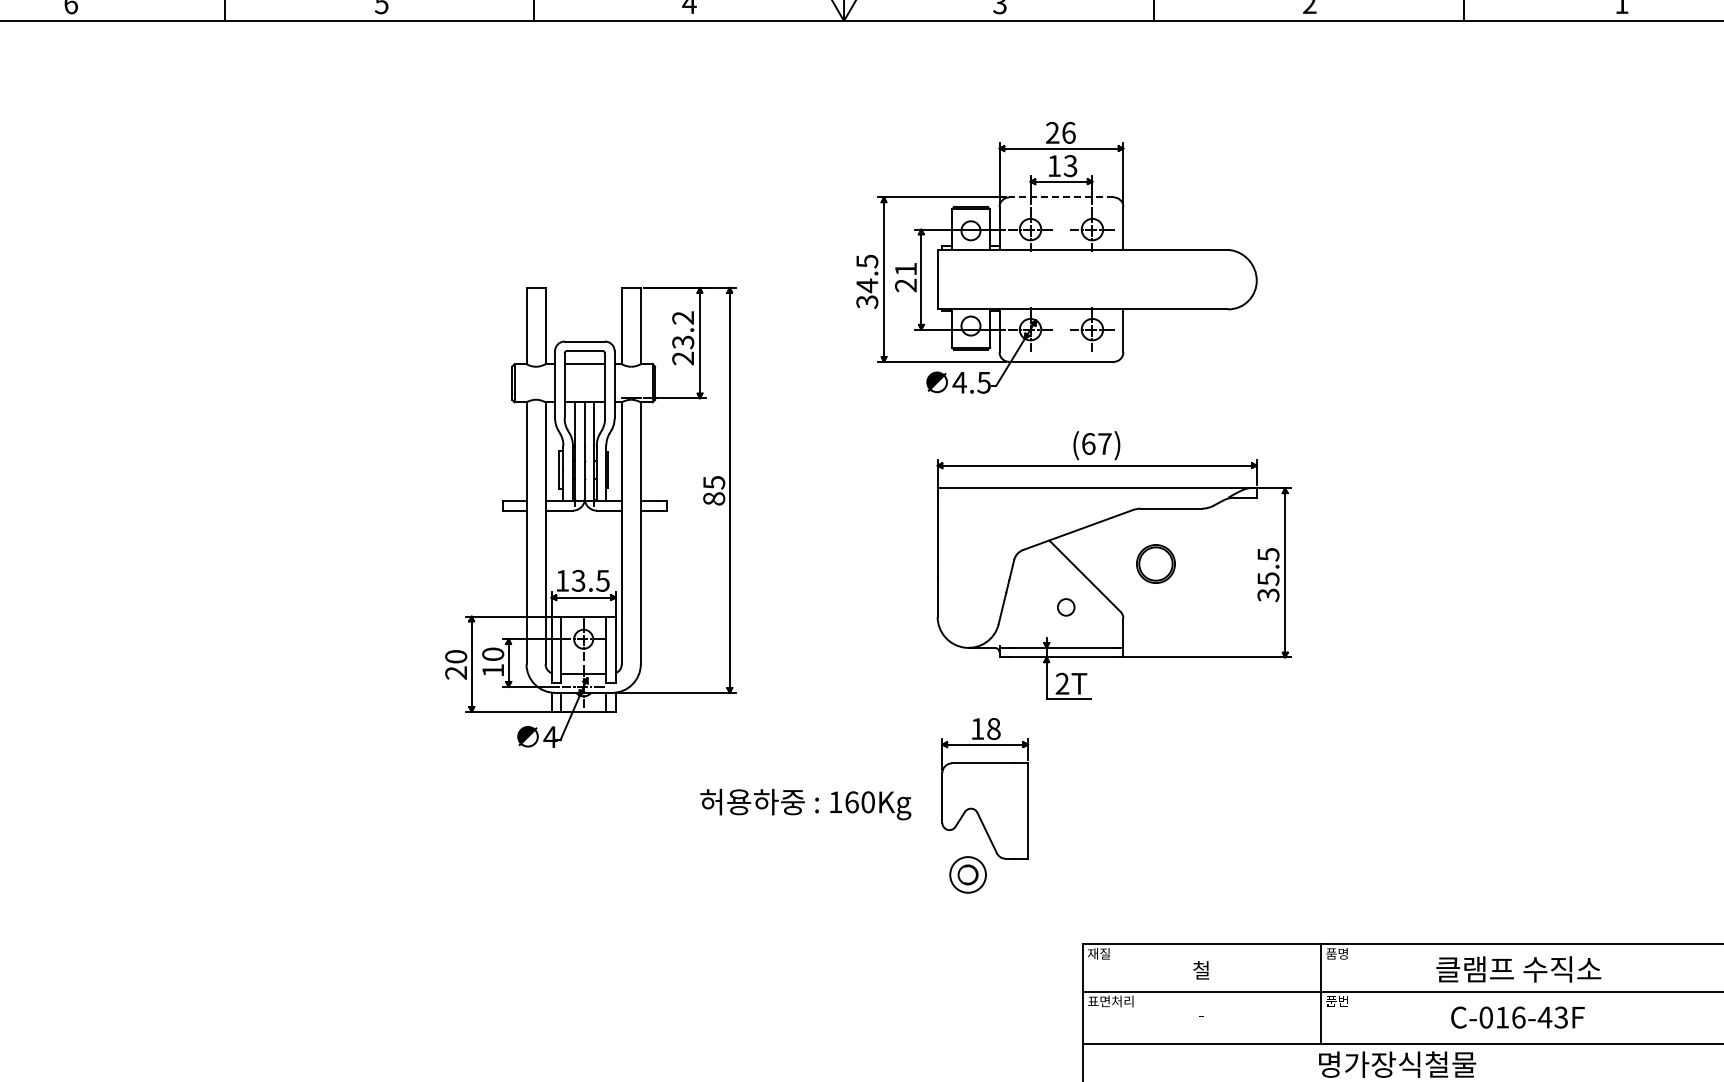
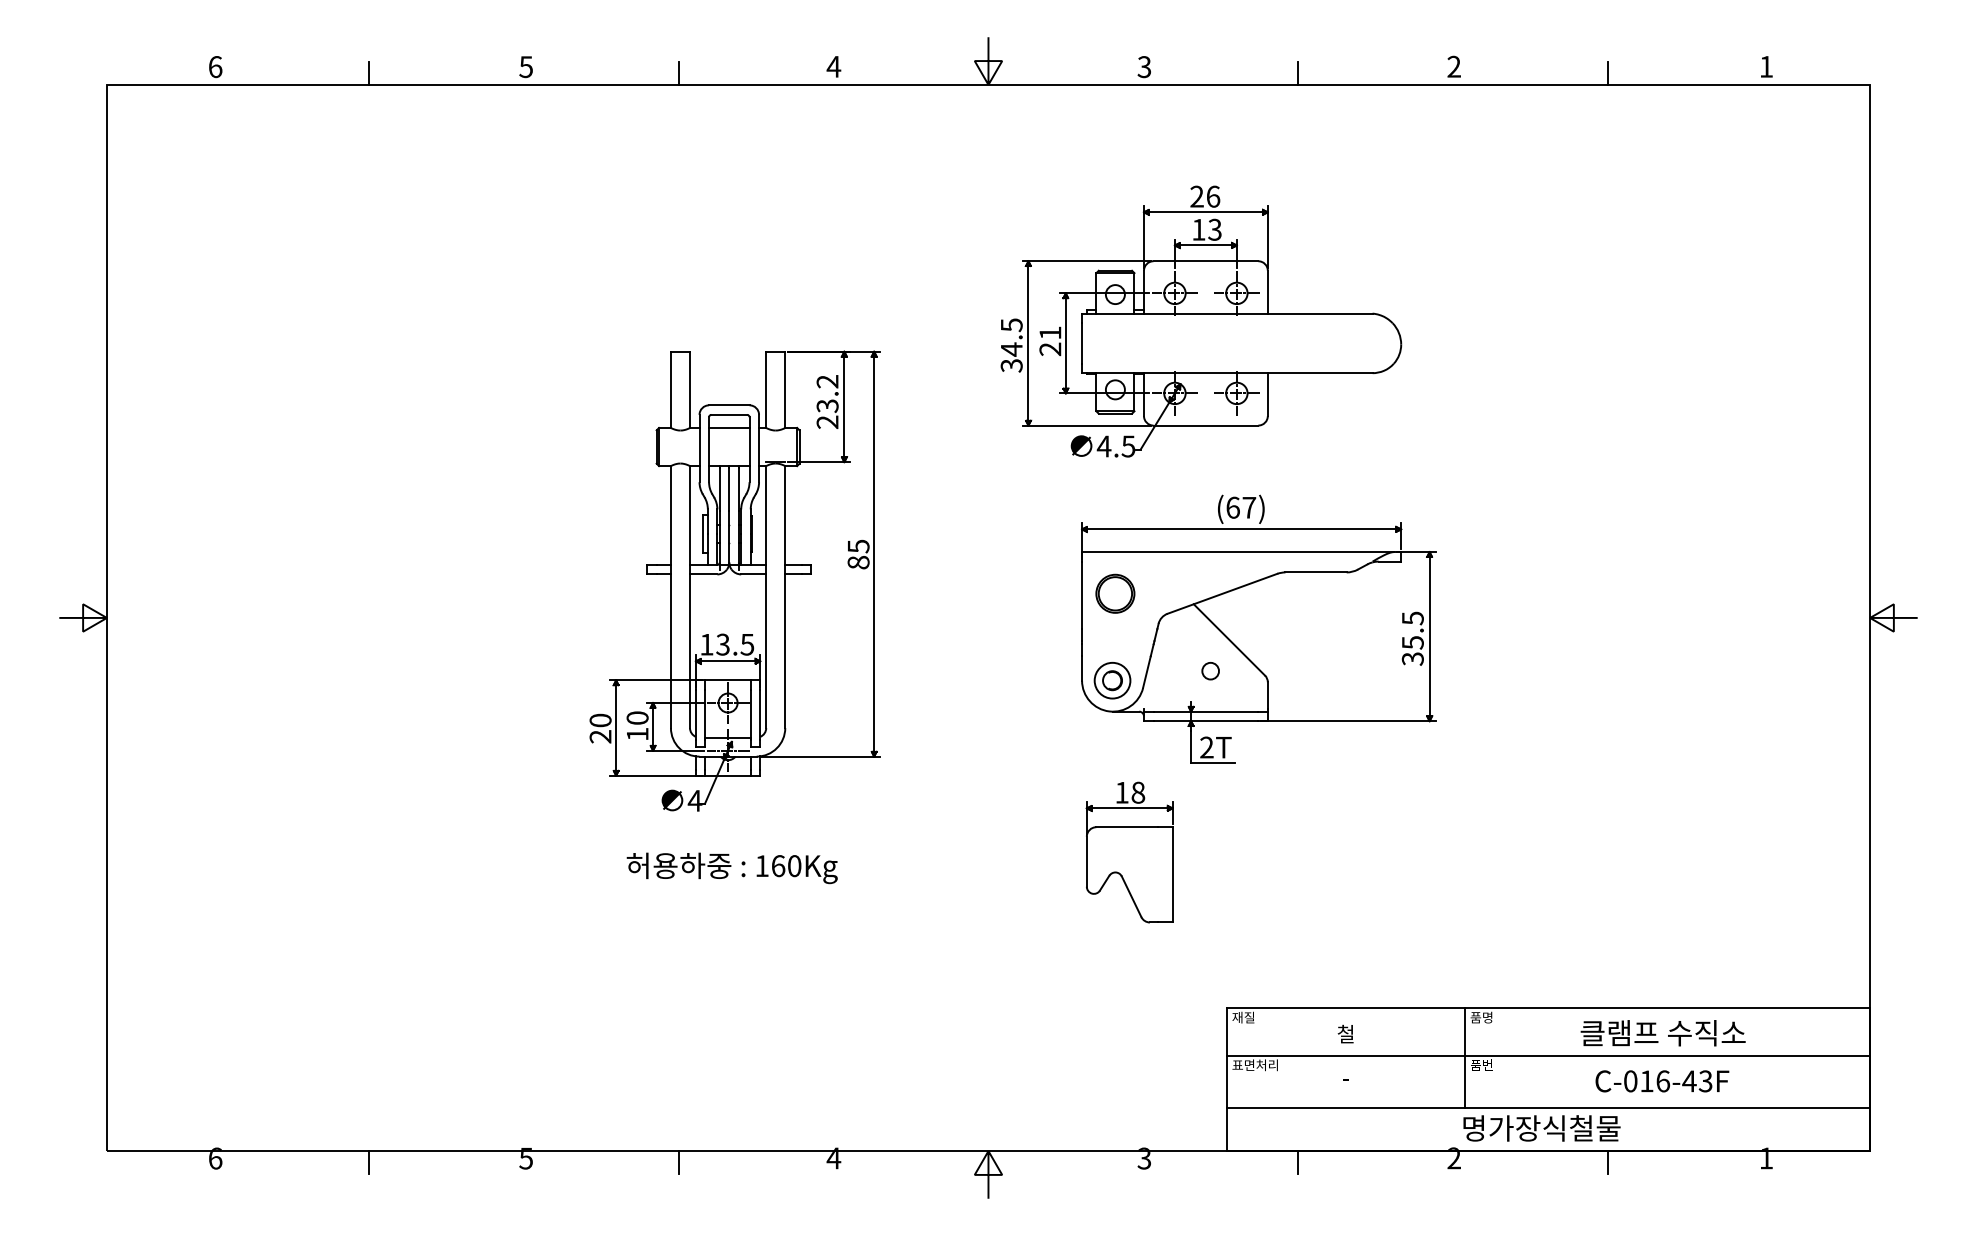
line: (1061, 197) -> (1205, 261), dashed -> solid
part: (1156, 563) -> (1115, 593), moved
text: (805, 804) -> (731, 868), moved
part: (968, 874) -> (1112, 680), moved

